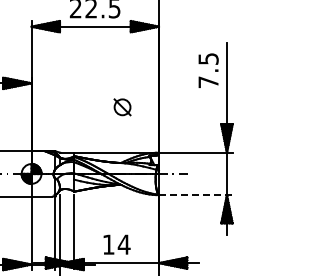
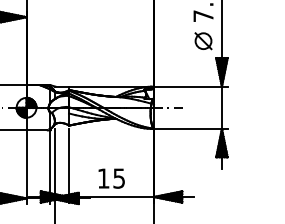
part: (122, 107) -> (203, 41), moved
line: (195, 195) -> (190, 129), dashed -> solid
text: (123, 244) -> (118, 178), 14 -> 15

